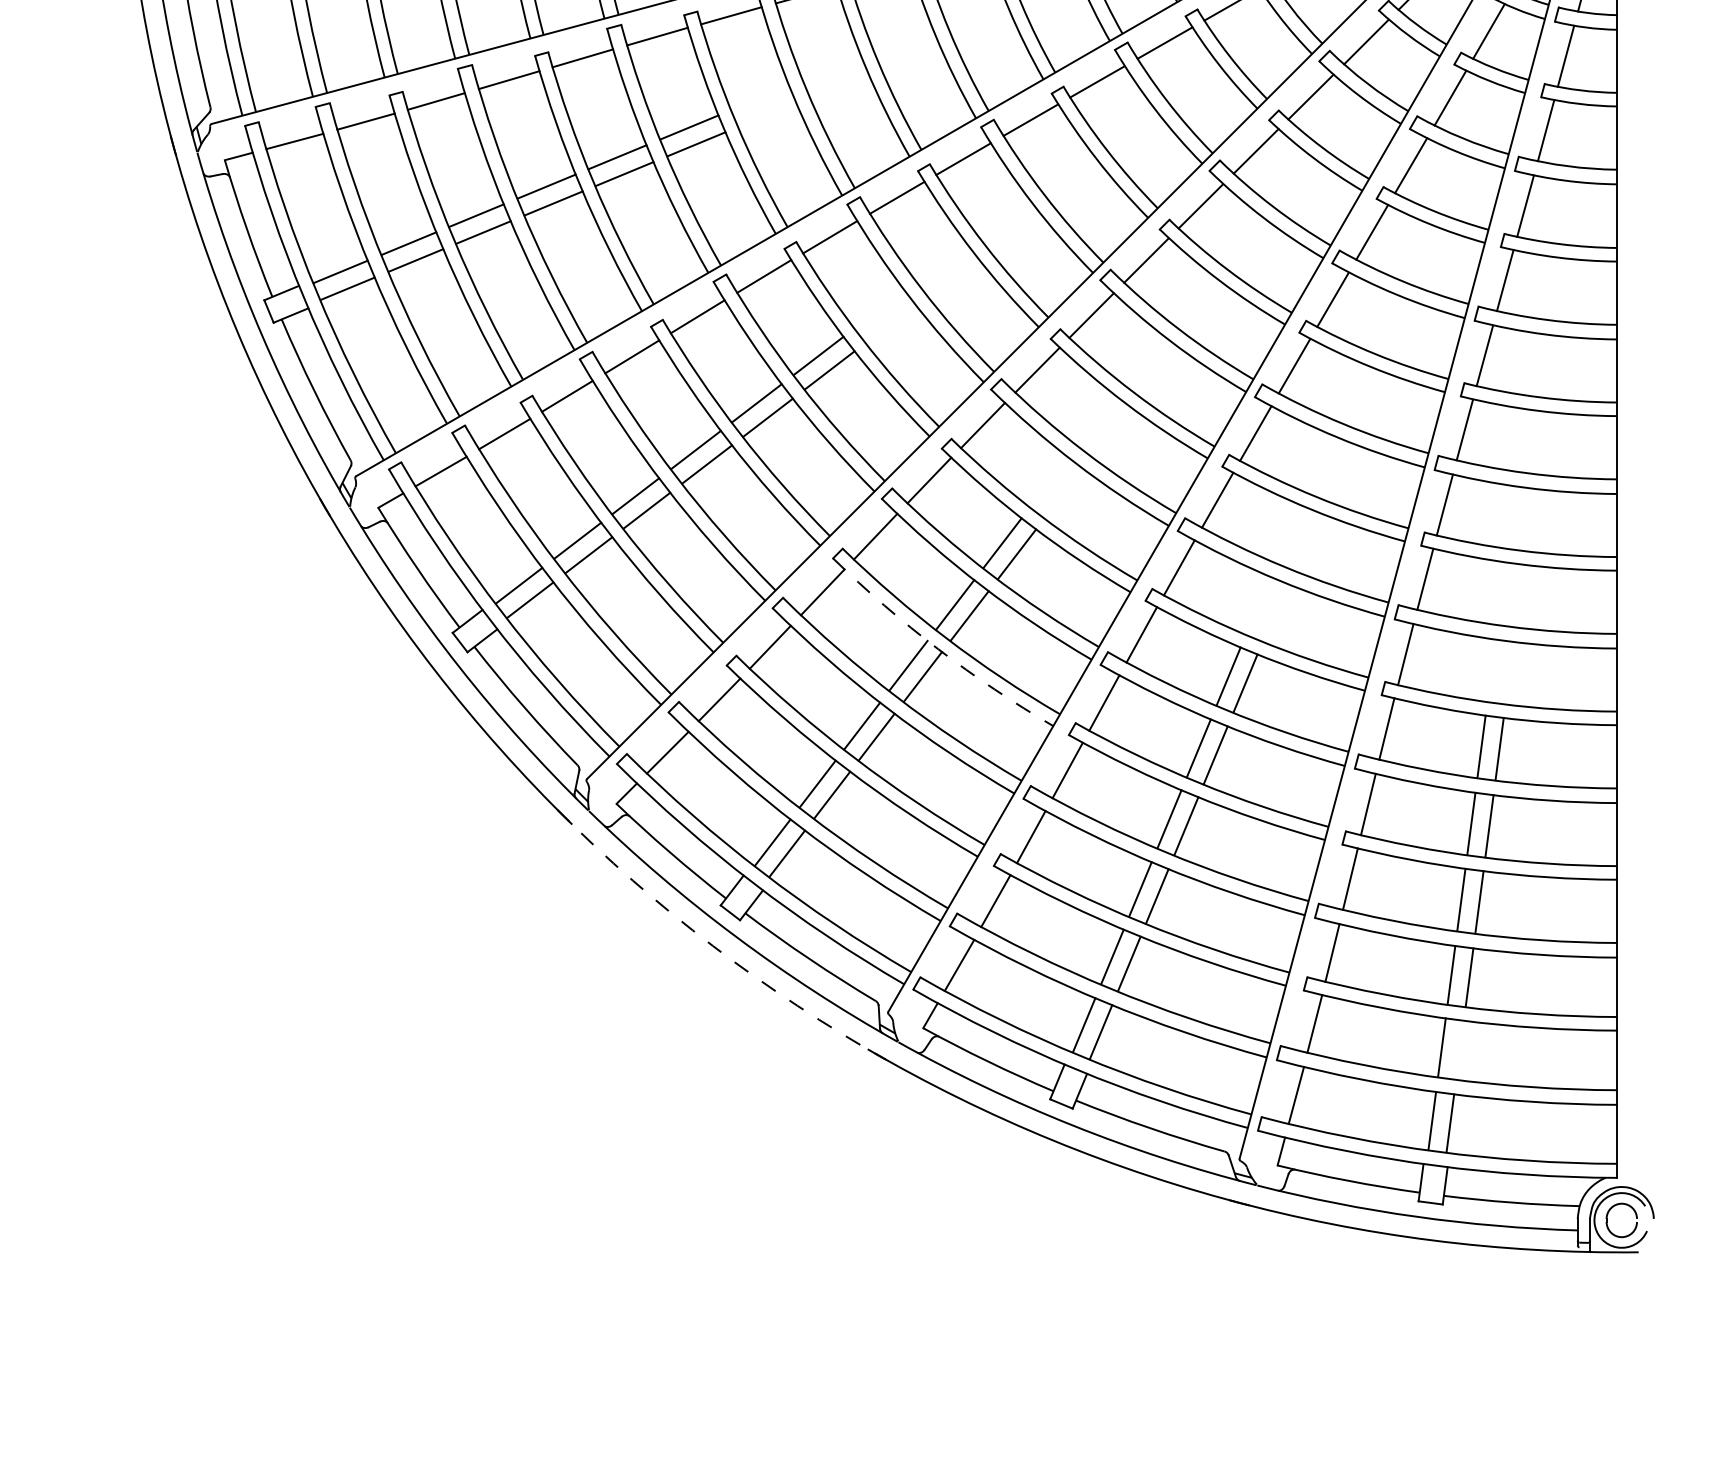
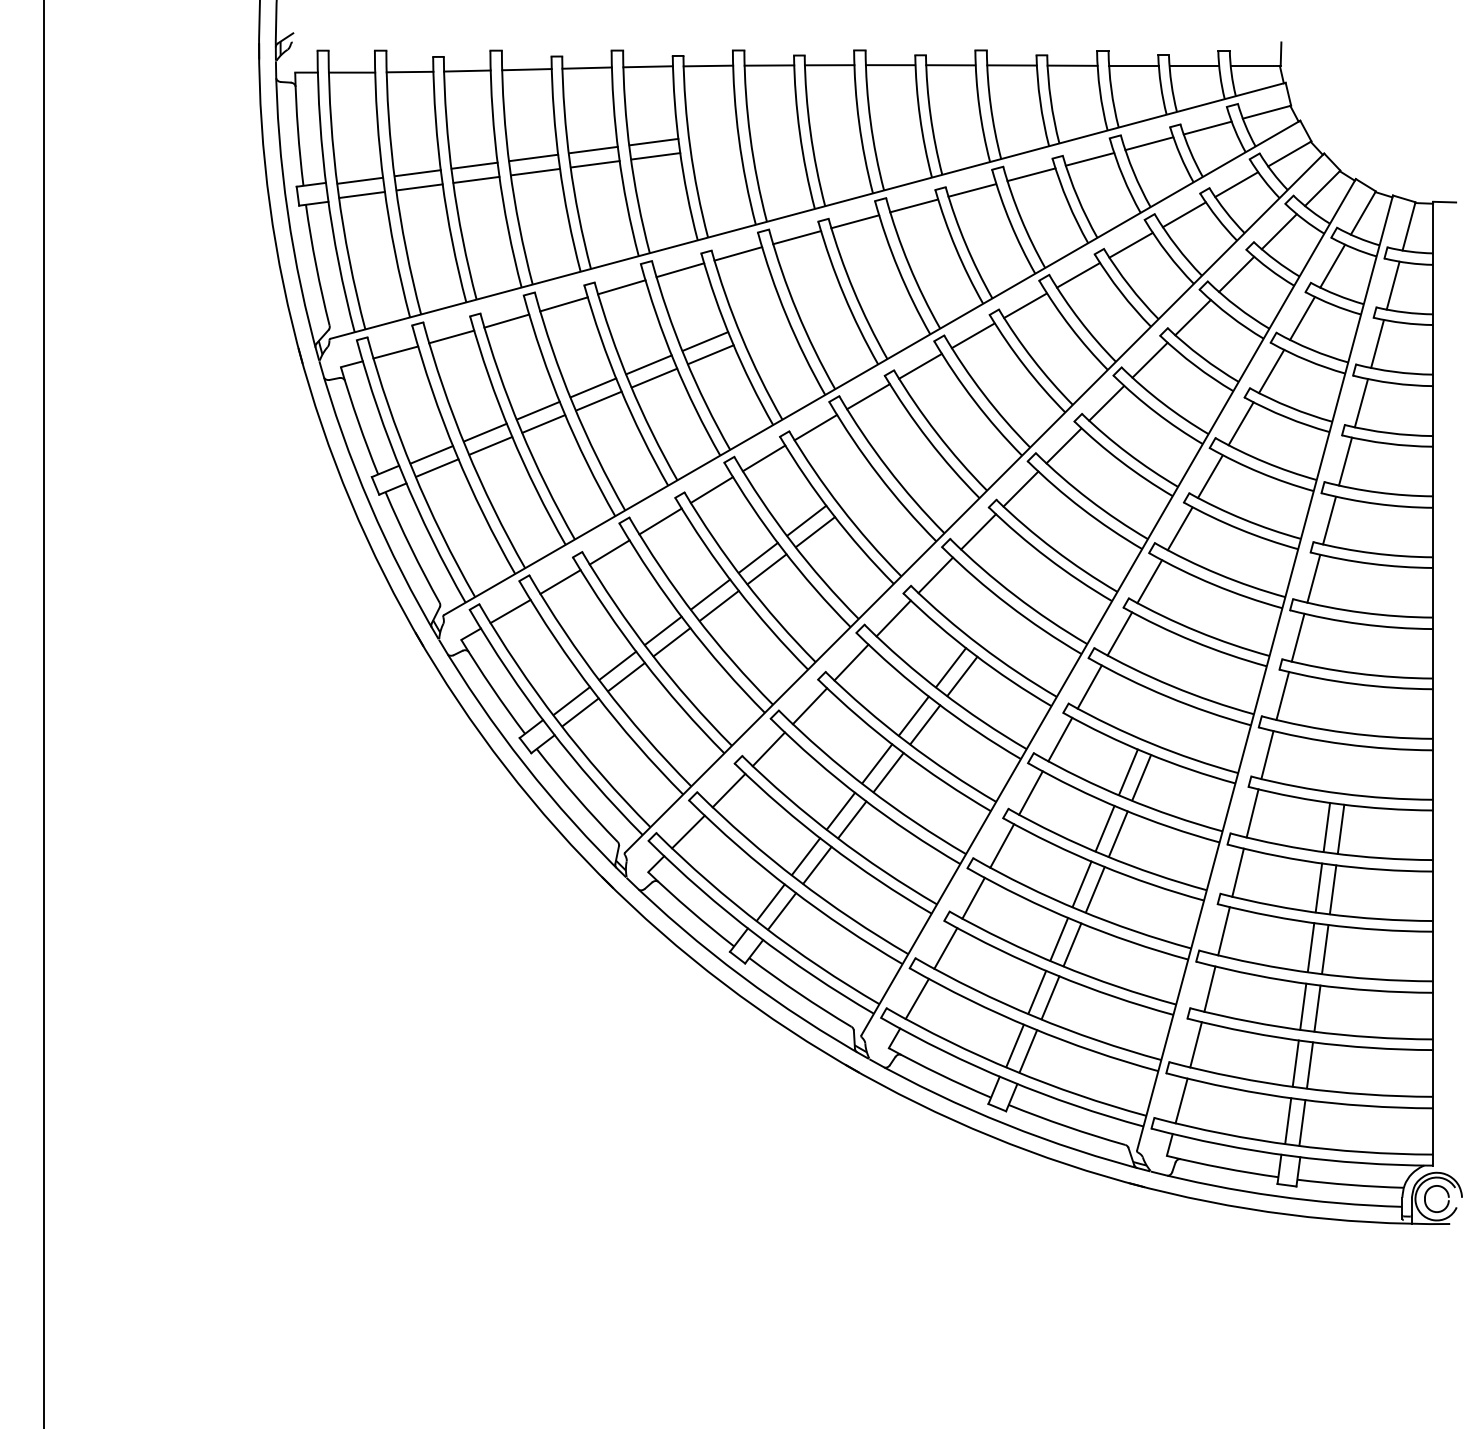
arc: (938, 648) -> (900, 750), dashed -> solid
arc: (712, 945) -> (723, 983), dashed -> solid
line: (1459, 1050) -> (1309, 1065), added

